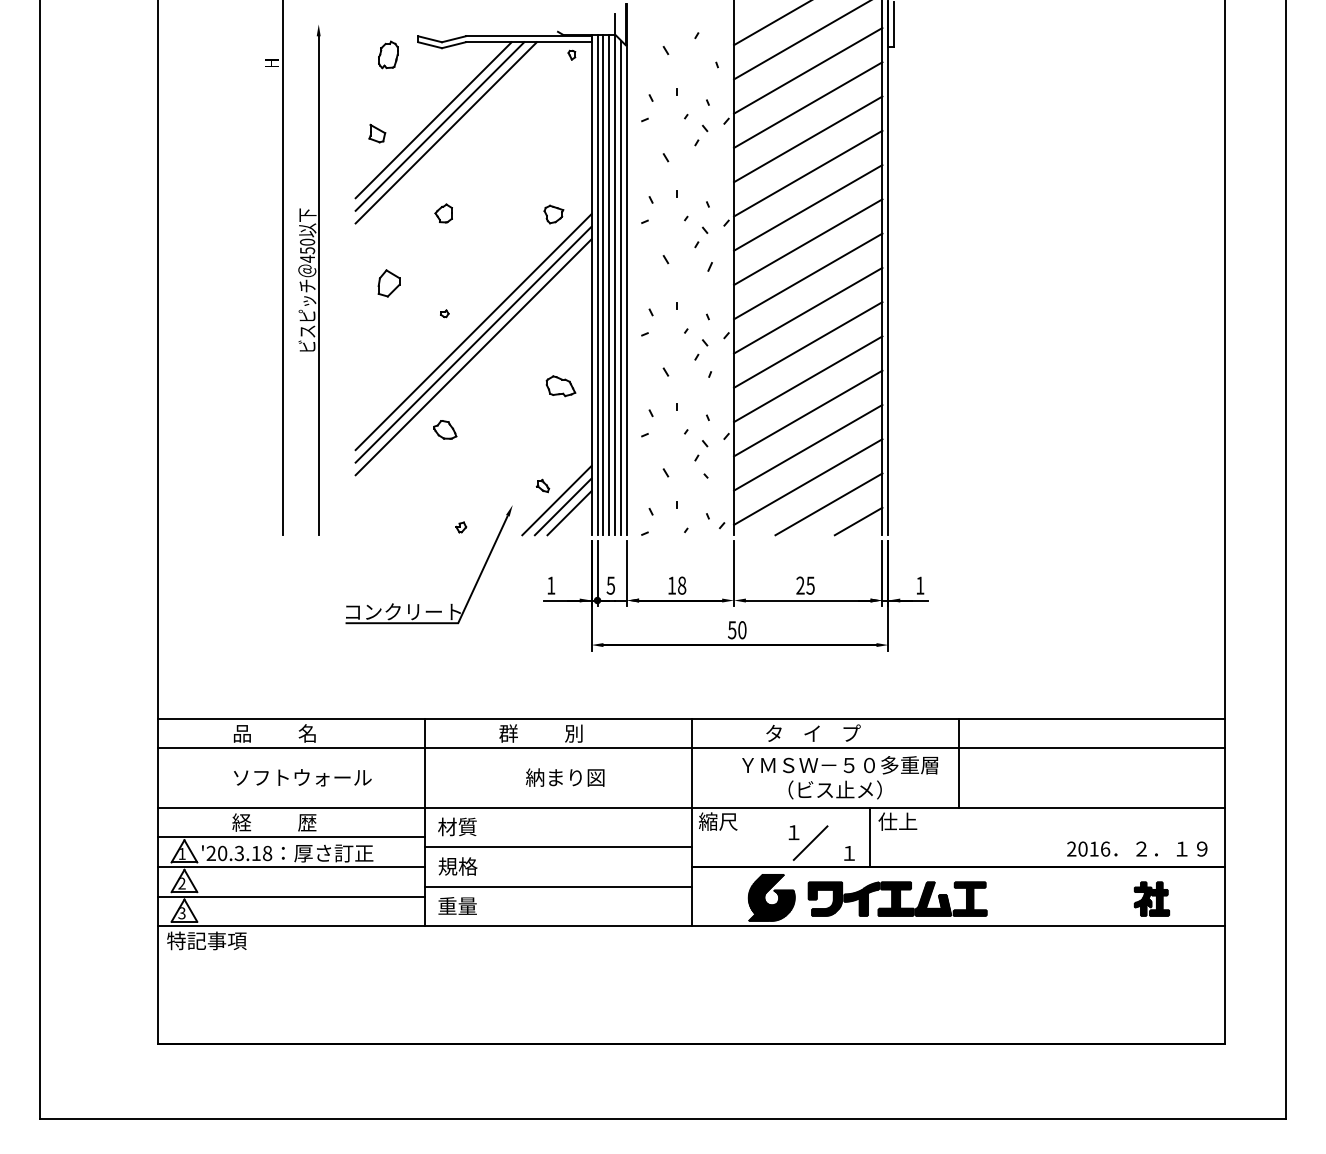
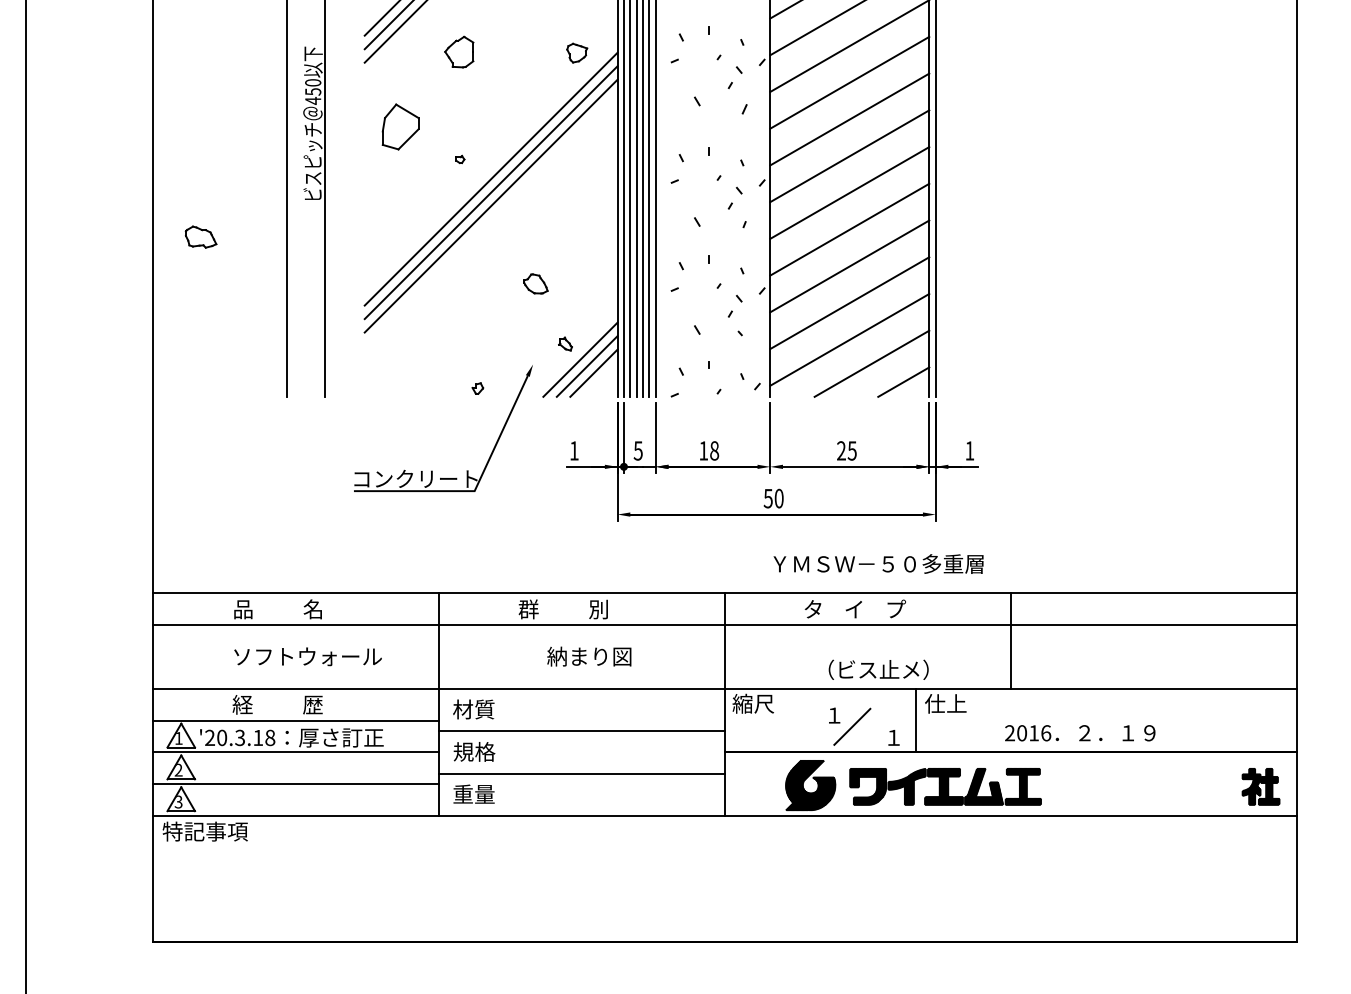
part: (443, 213) -> (458, 52), size x1.6
part: (388, 283) -> (399, 127), size x1.6
part: (560, 386) -> (200, 237), moved
part: (445, 429) -> (536, 283), moved
text: (839, 765) -> (877, 564), moved
text: (1137, 848) -> (1080, 732), moved
part: (1151, 898) -> (1260, 786), moved

